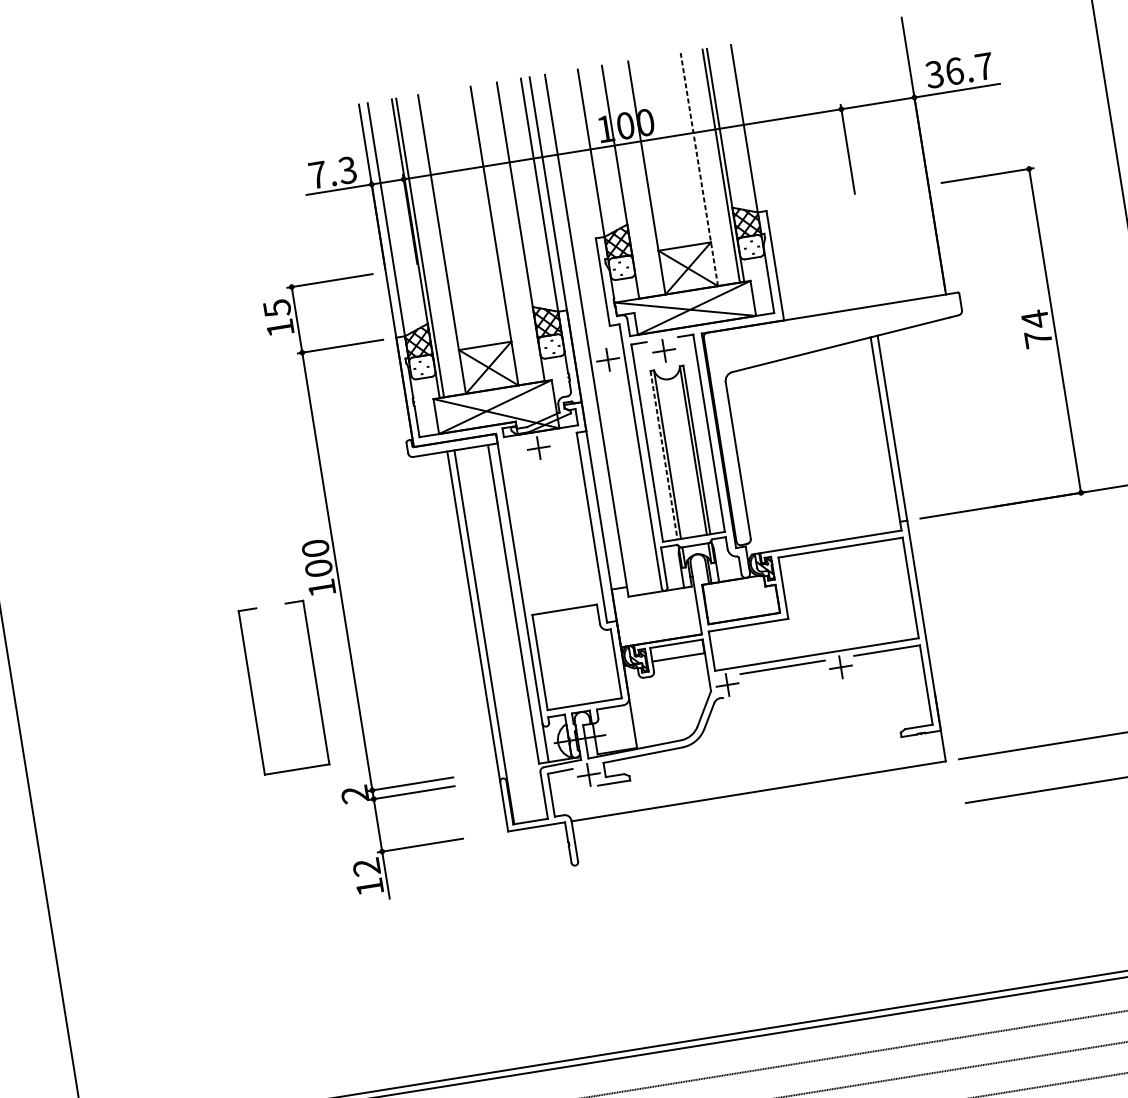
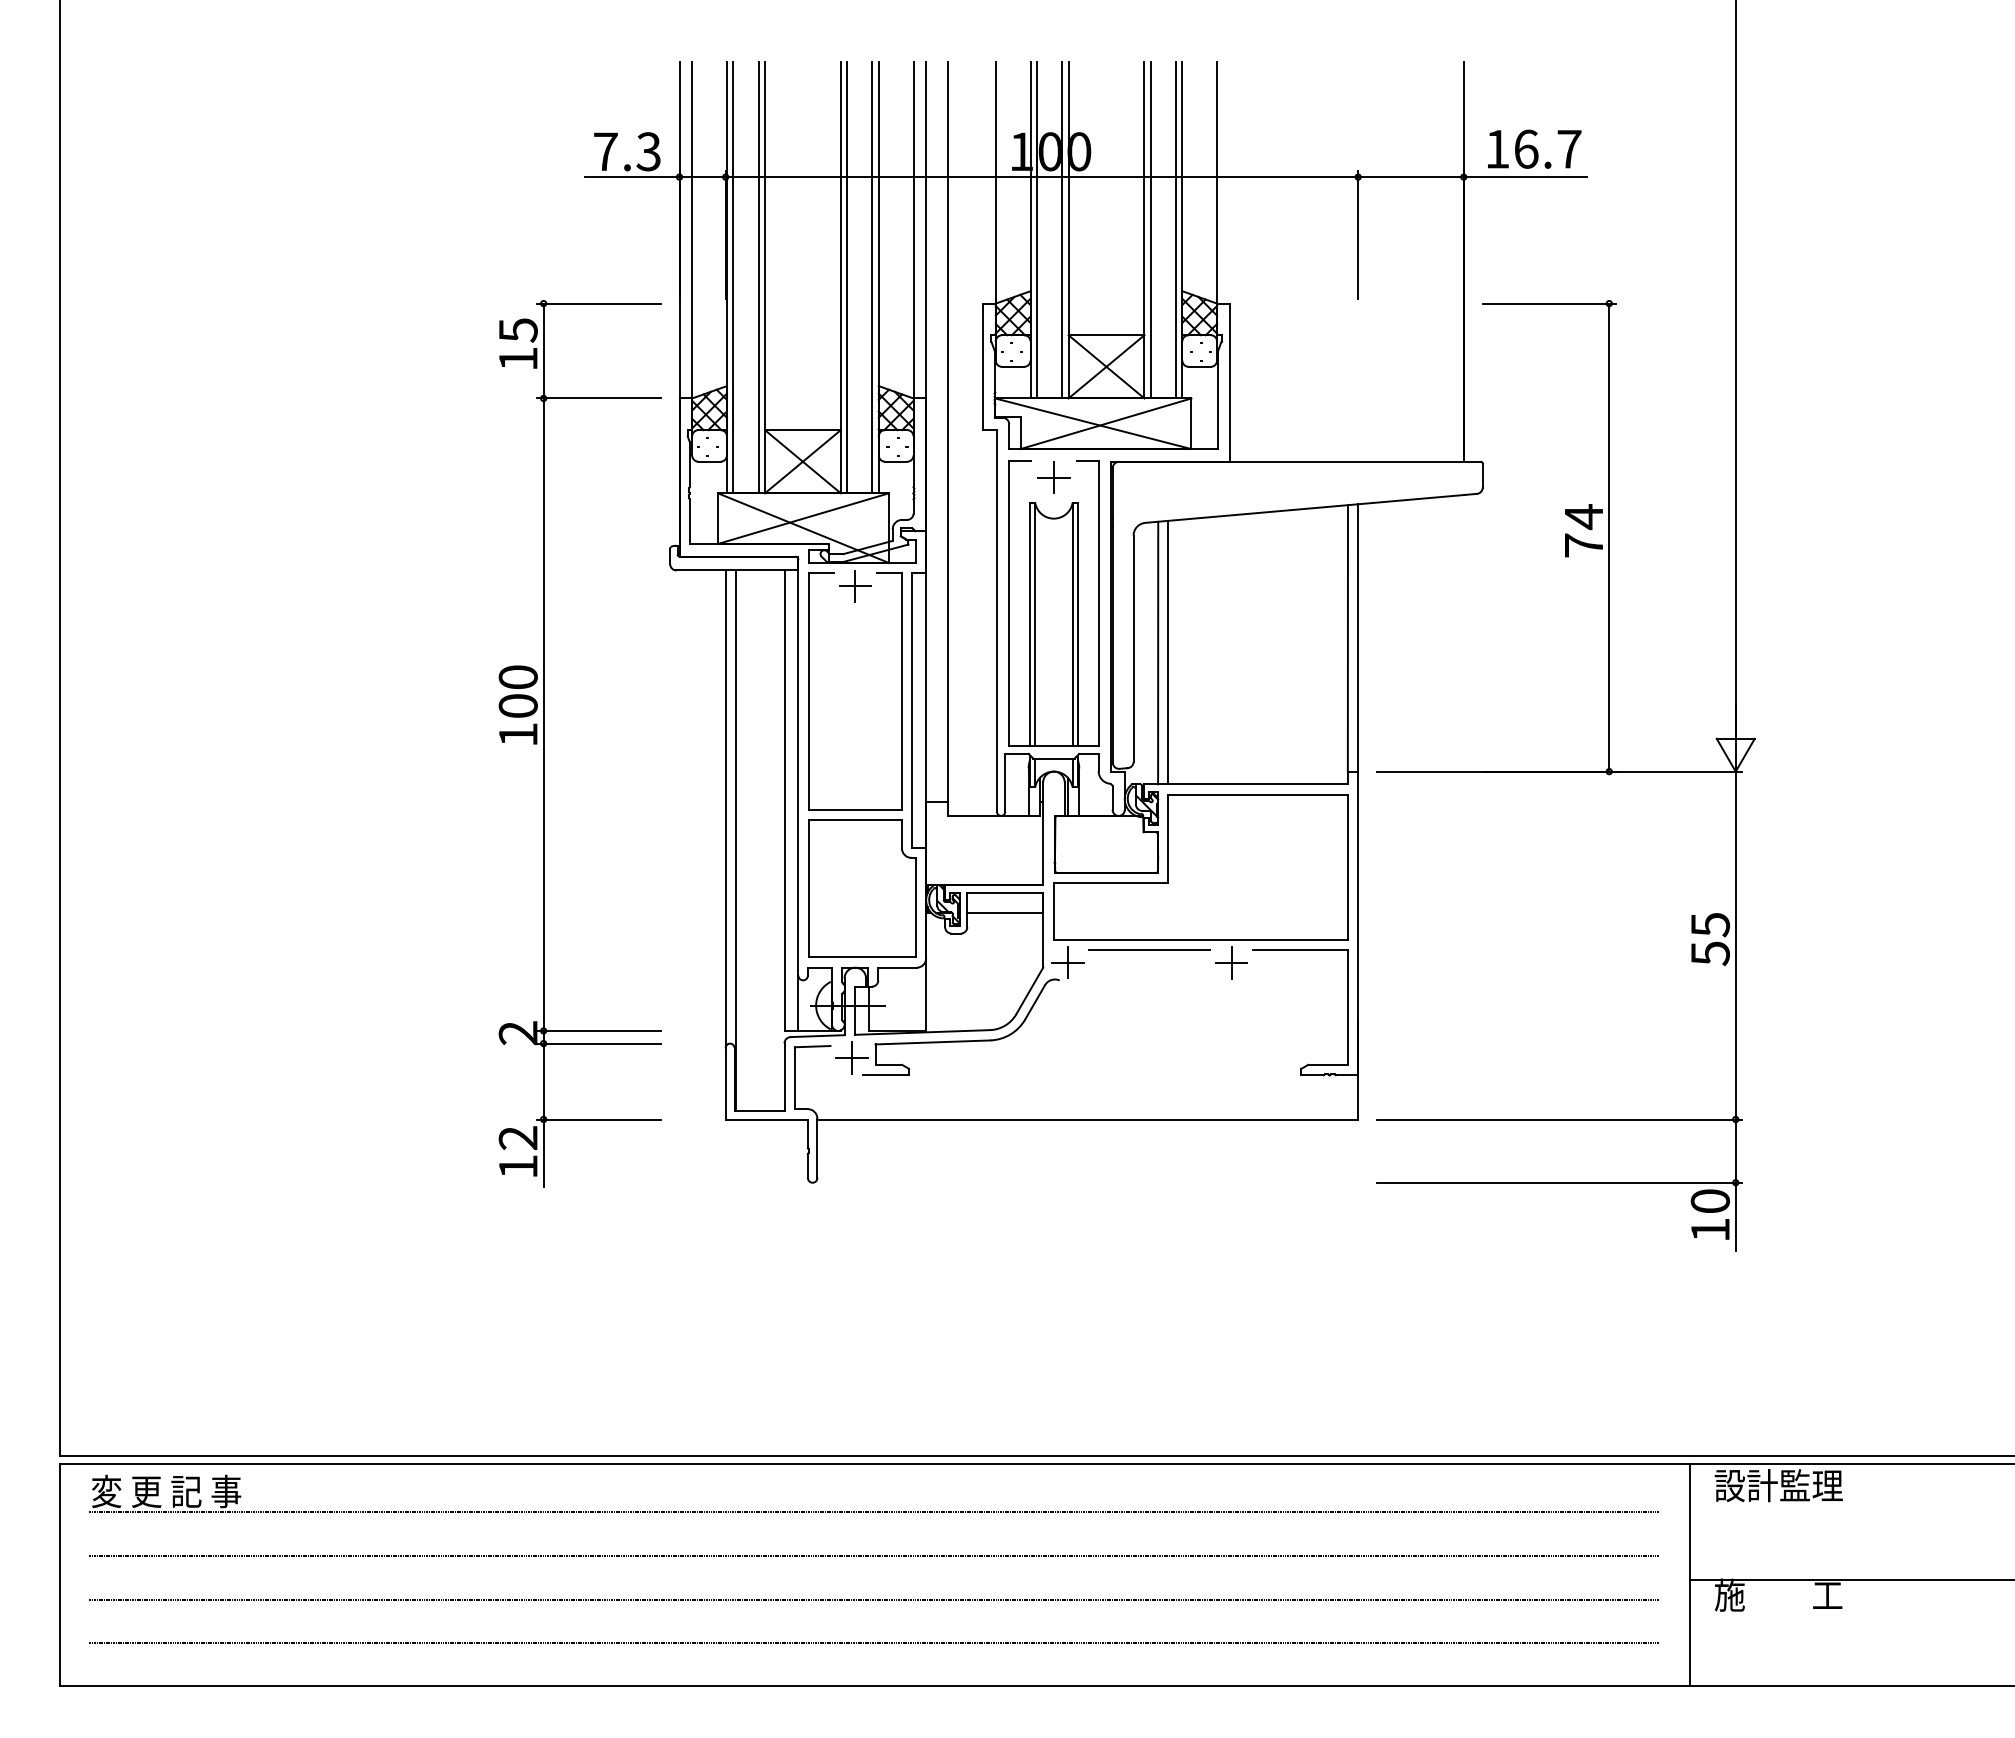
text: (934, 74) -> (1497, 148), 36.7 -> 16.7
line: (703, 168) -> (1150, 229), added
line: (699, 169) -> (1144, 229), dashed -> solid
line: (642, 178) -> (1062, 229), added
line: (624, 181) -> (1036, 229), added
line: (516, 232) -> (872, 277), added
line: (499, 235) -> (847, 277), added
line: (437, 245) -> (758, 277), added
part: (607, 359) -> (972, 477), removed
line: (664, 455) -> (1030, 624), dashed -> solid
line: (762, 459) -> (1168, 652), added
line: (755, 460) -> (1158, 652), added
part: (252, 692) -> (809, 691), moved

